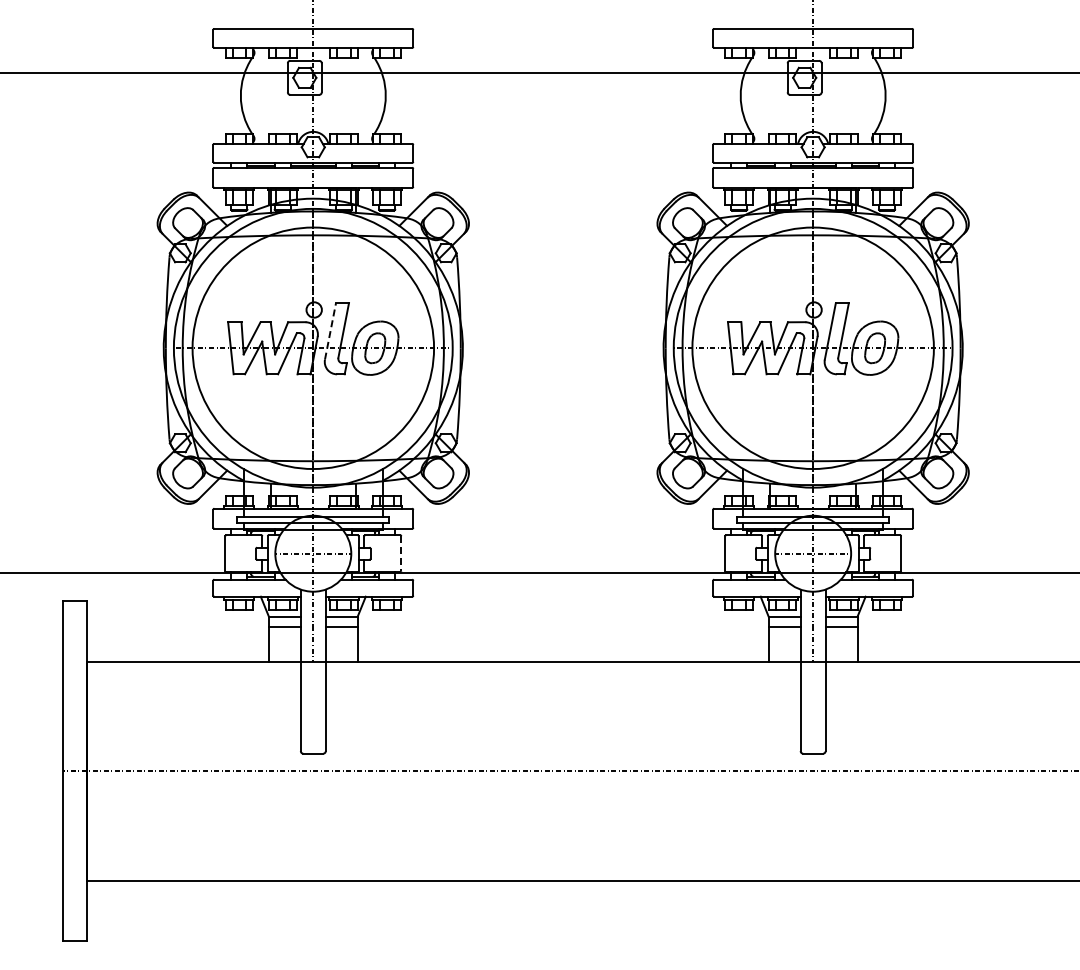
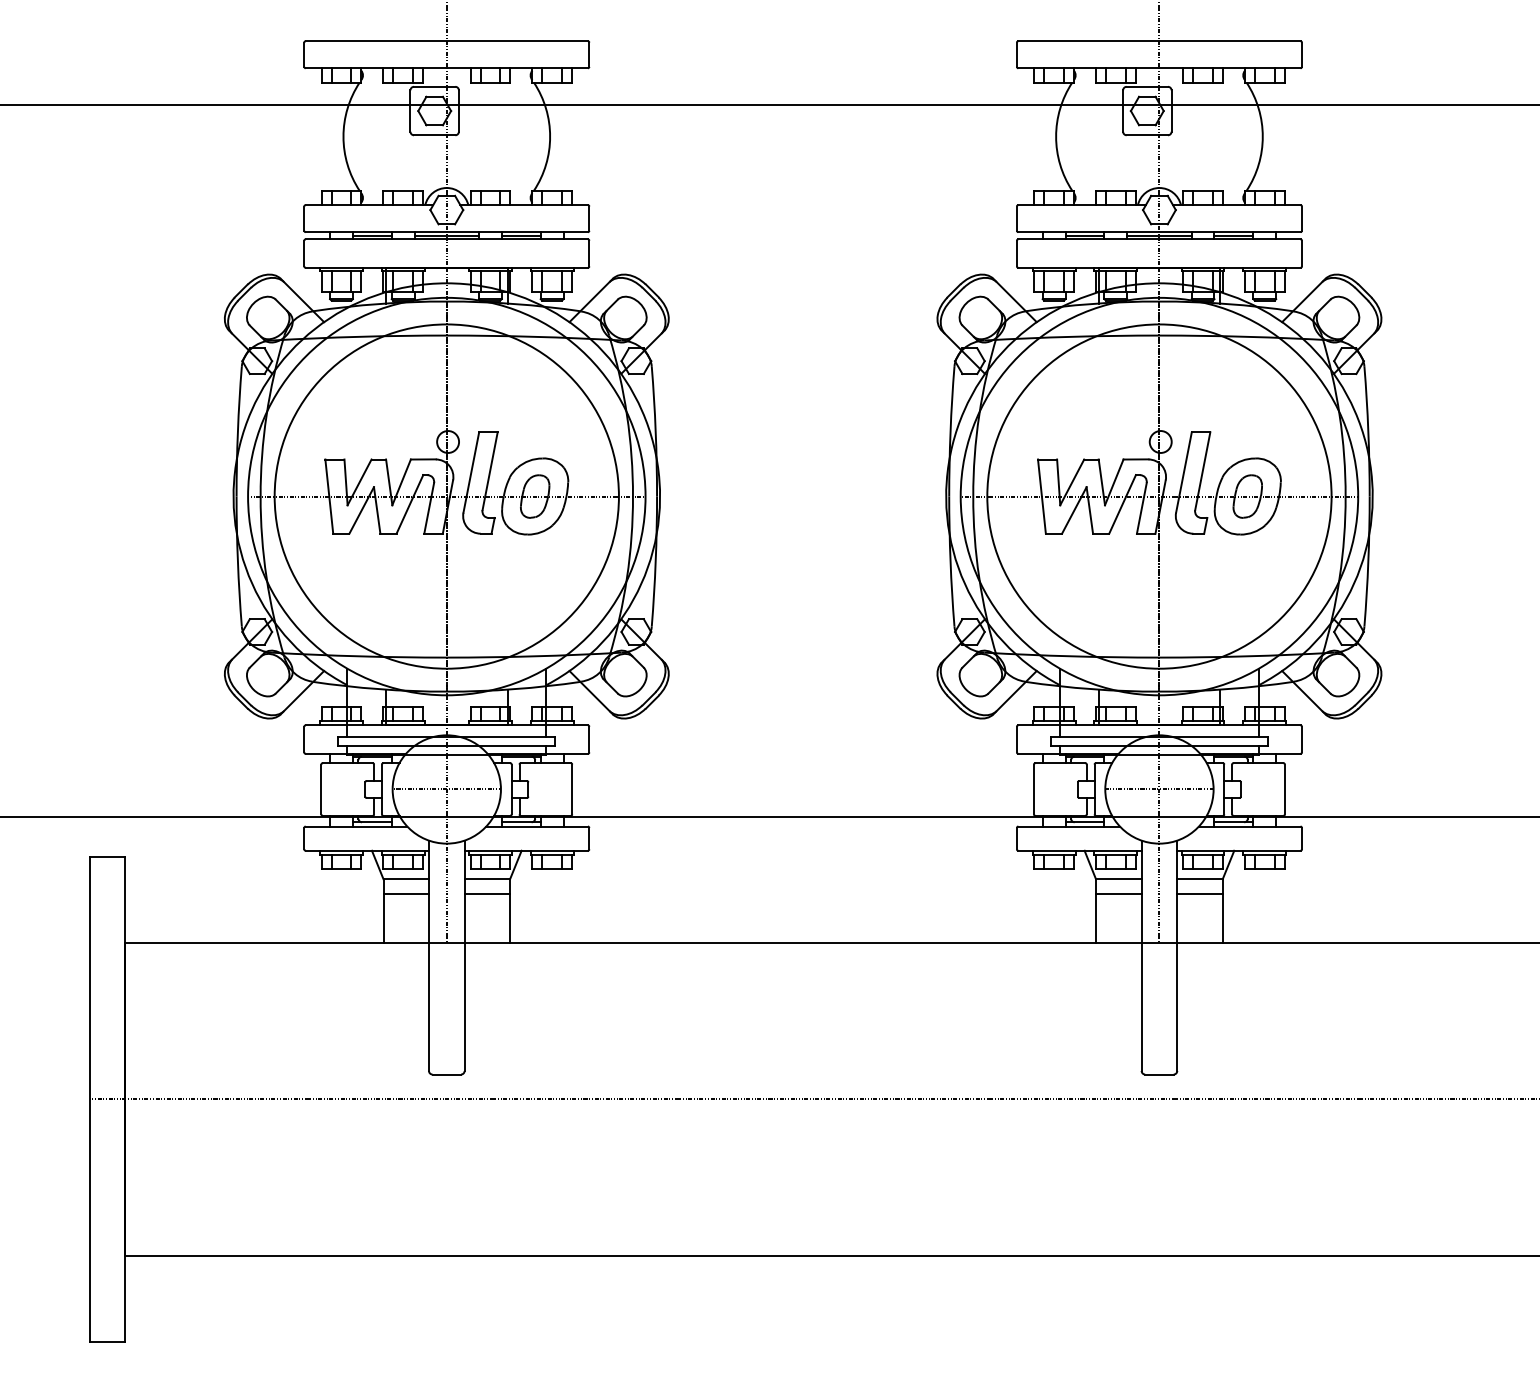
line: (330, 331) -> (471, 472), dashed -> solid
line: (401, 554) -> (572, 790), dashed -> solid

